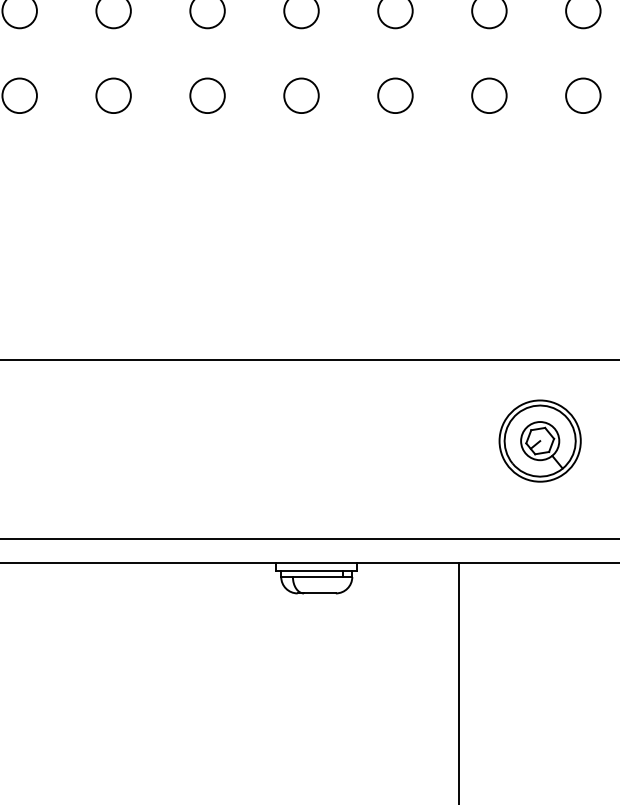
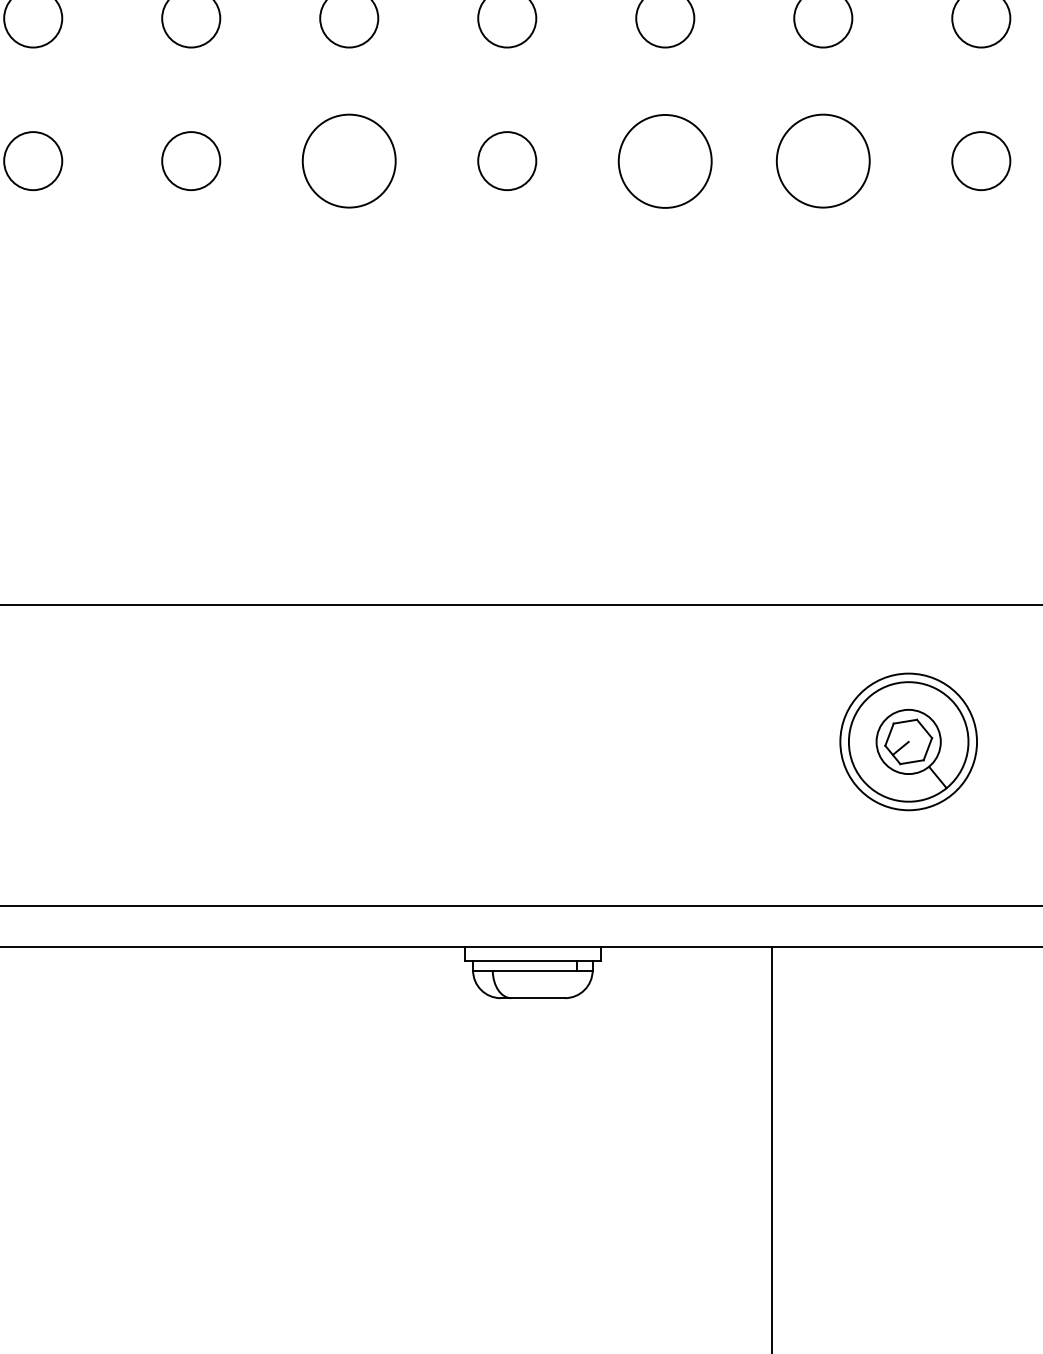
circle: (207, 95) -> (349, 160), size x1.6
circle: (395, 95) -> (665, 160), size x1.6
circle: (489, 95) -> (823, 160), size x1.6

